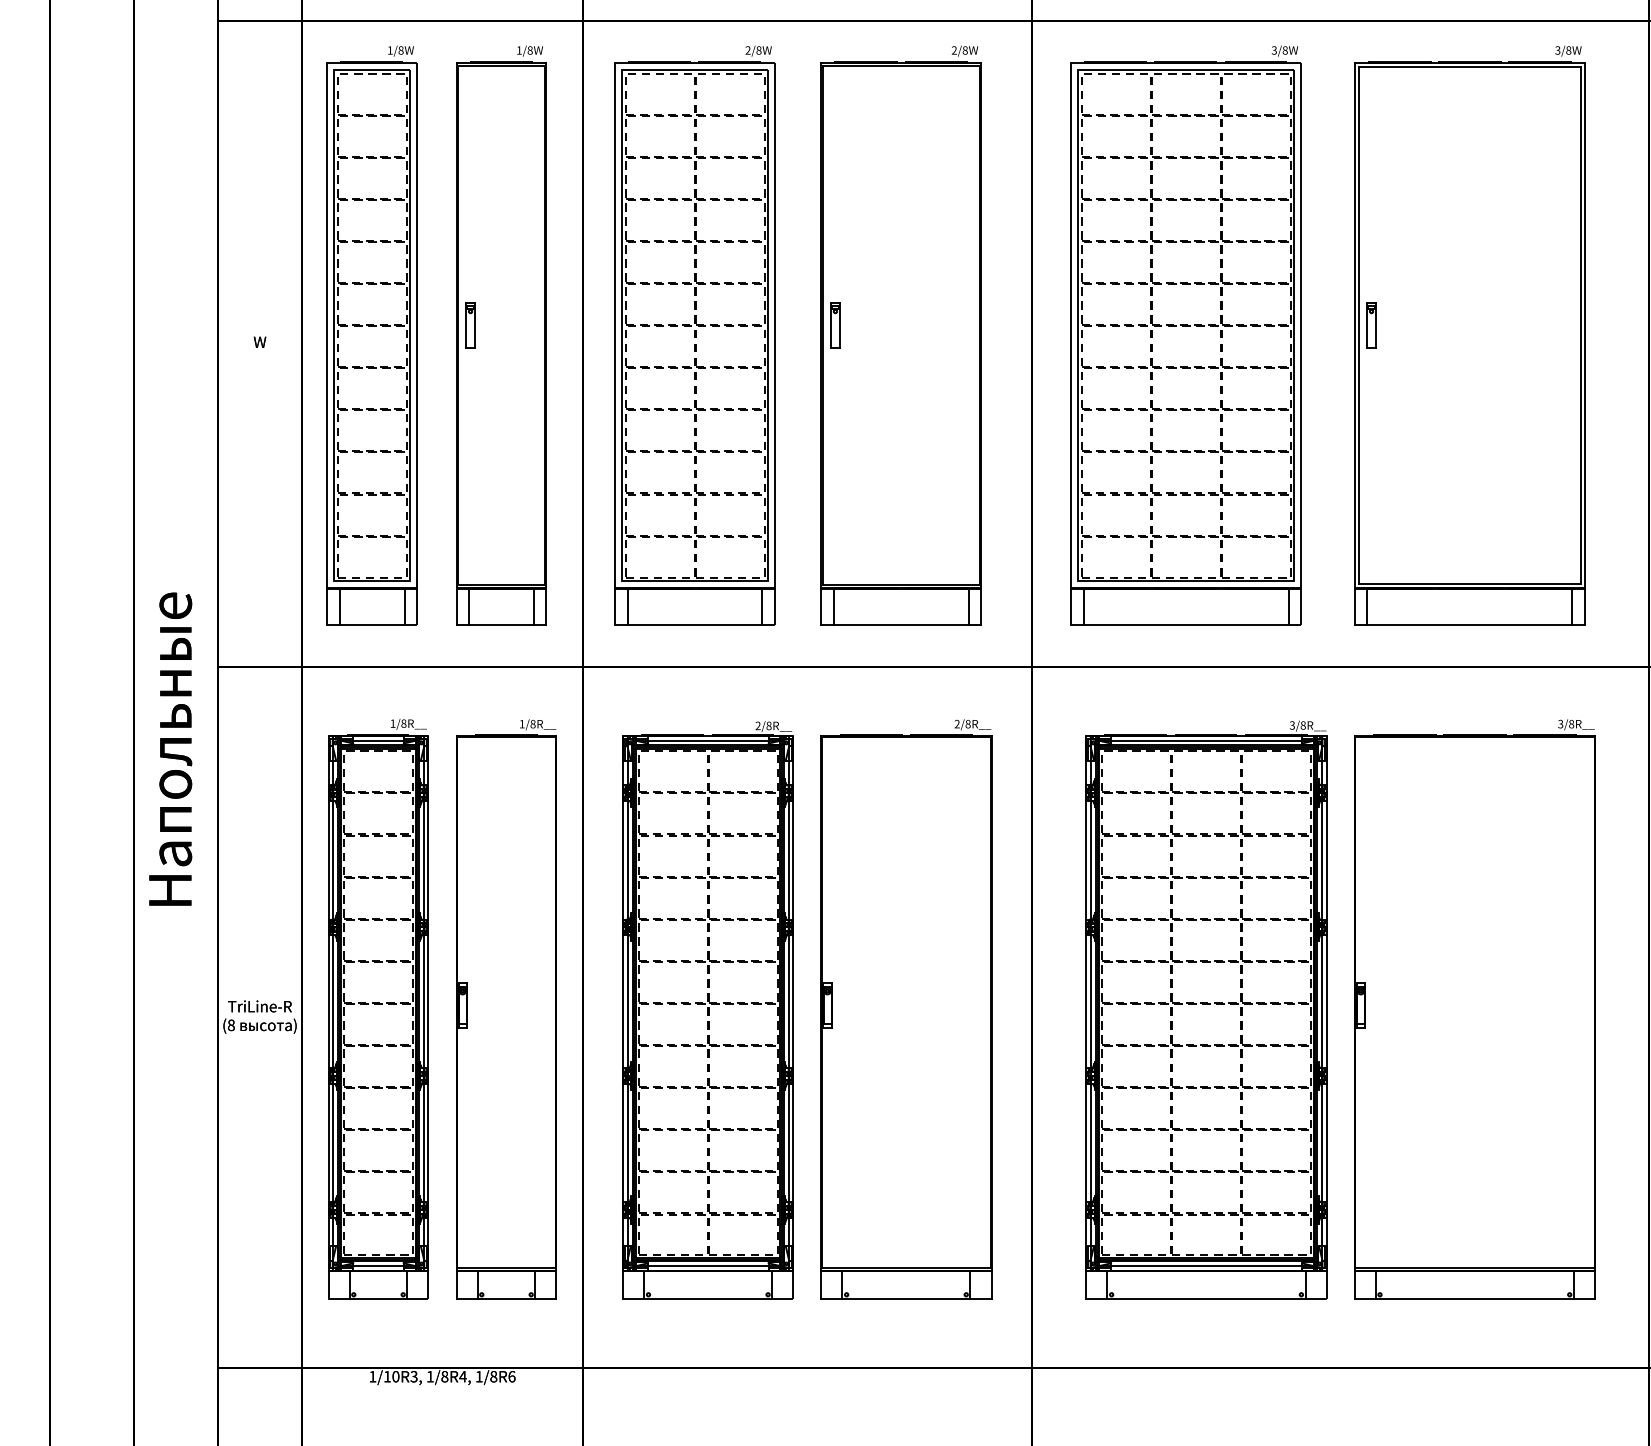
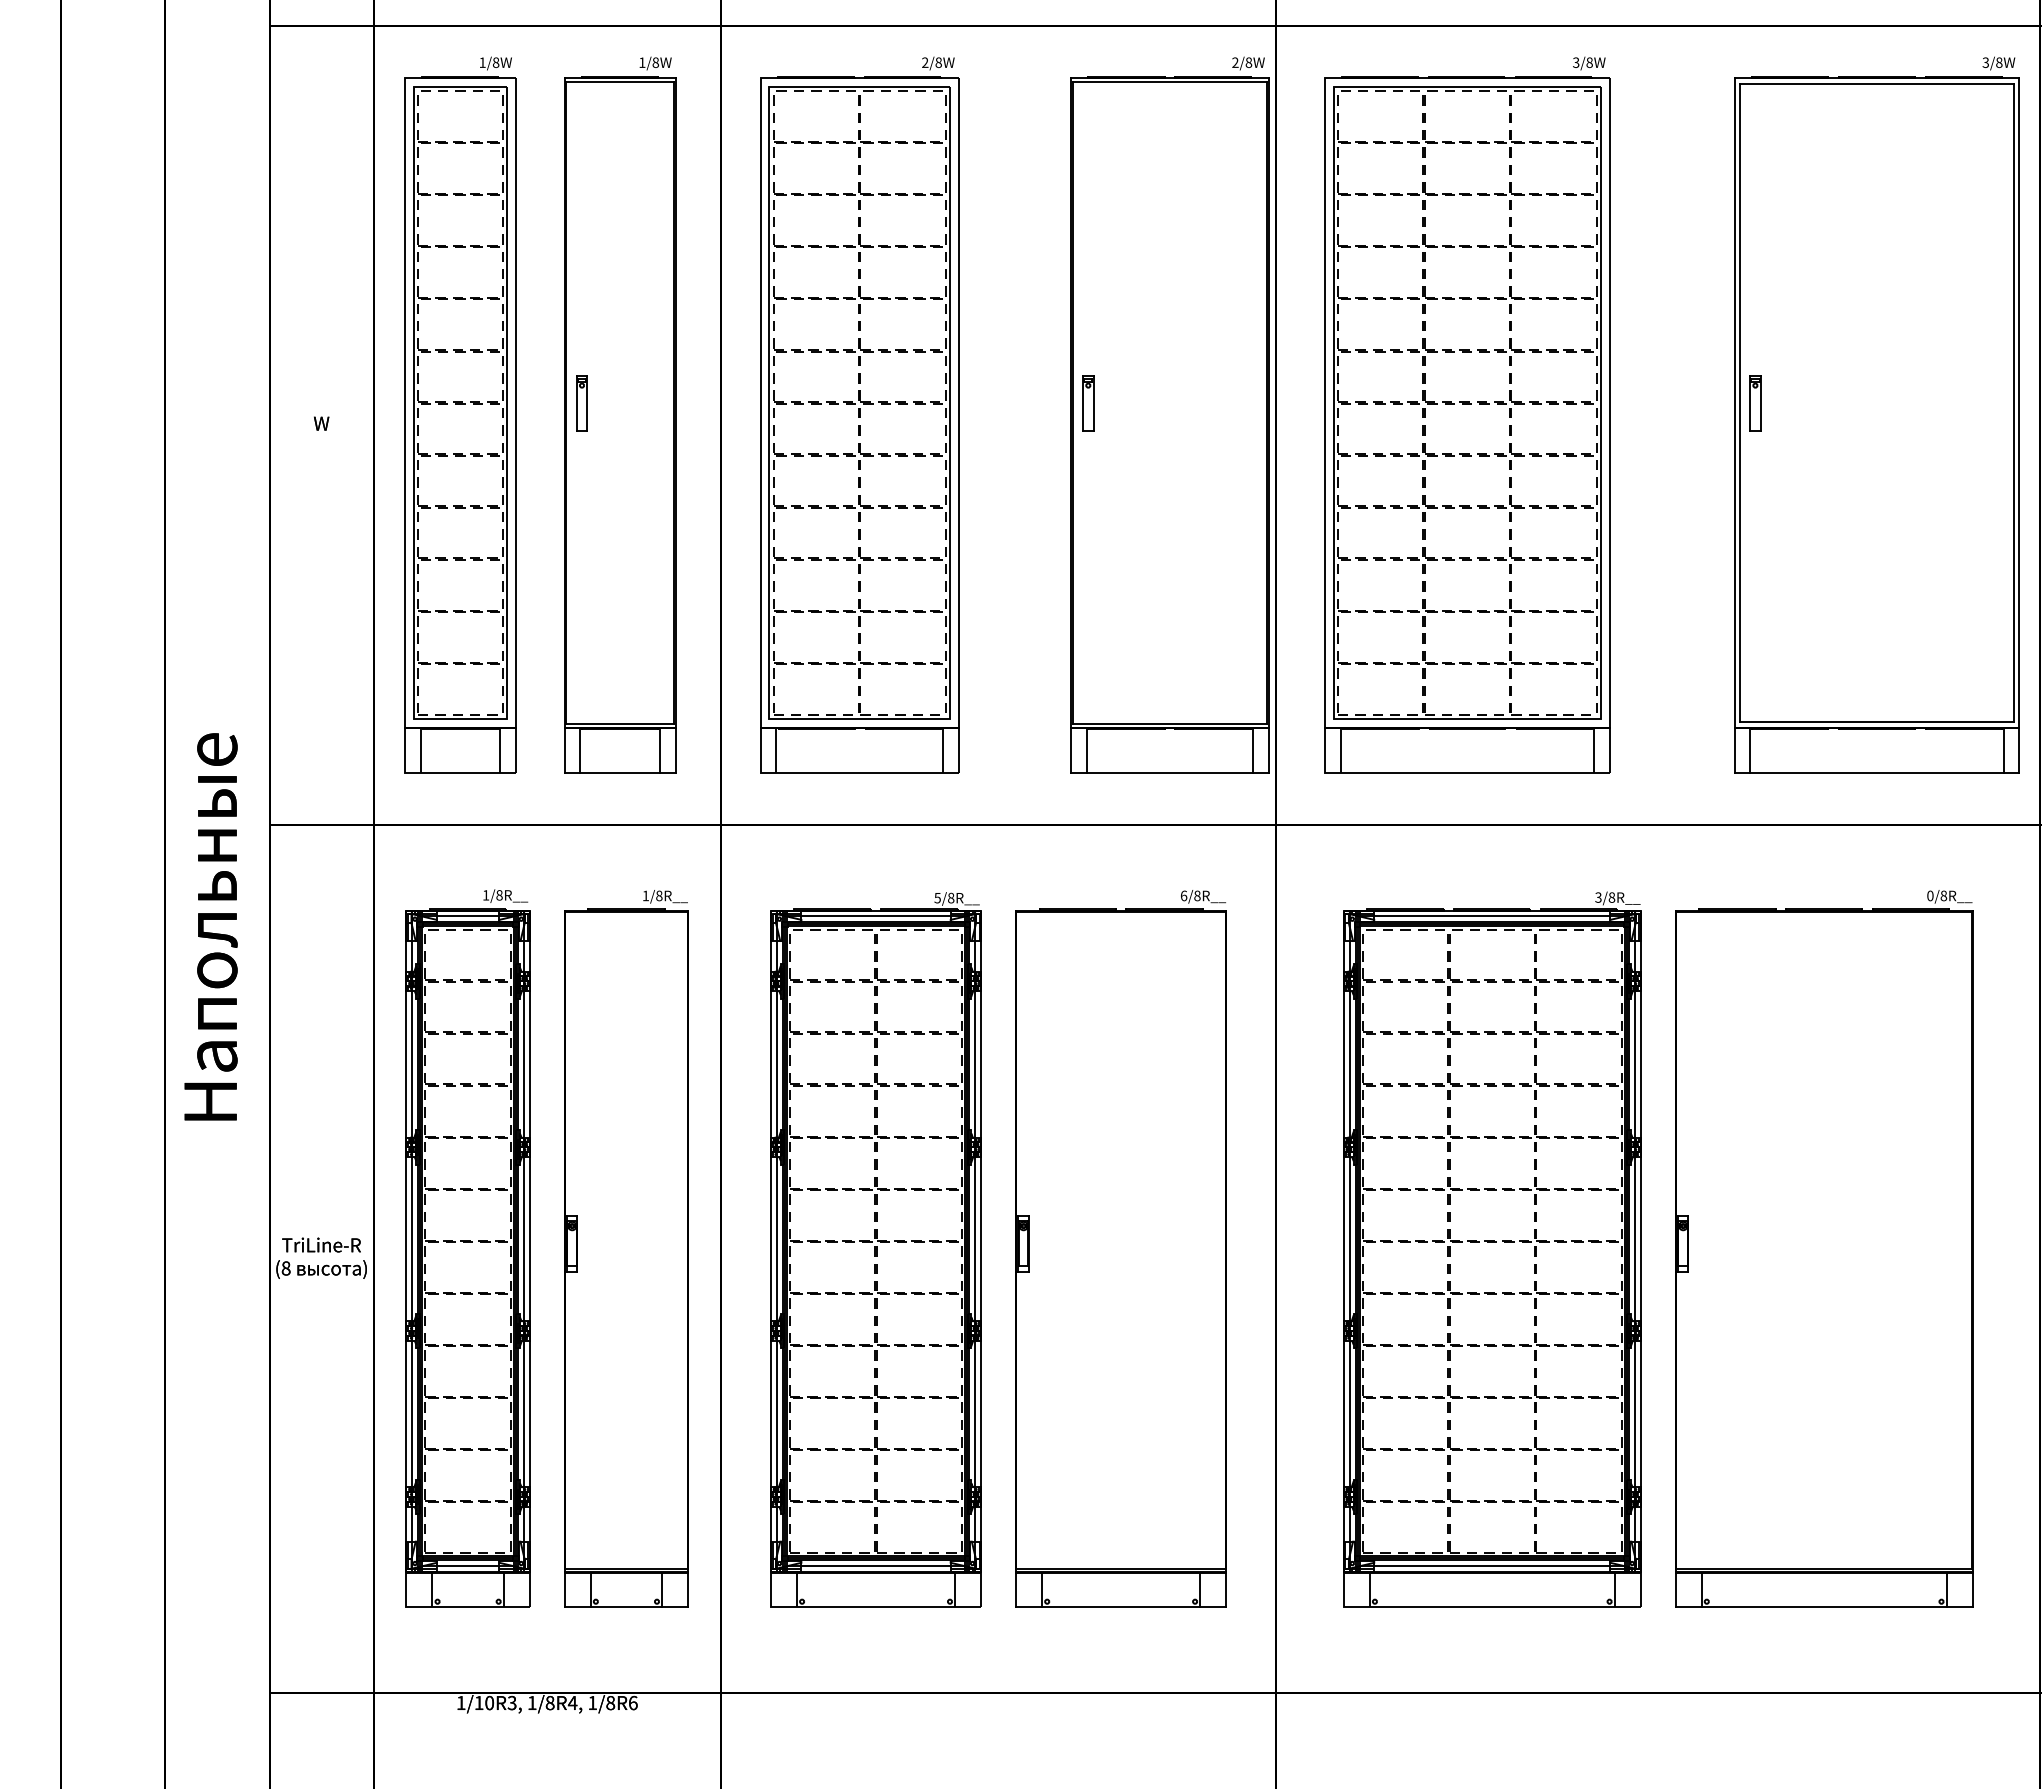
part: (901, 334) -> (1169, 414), moved
part: (1469, 334) -> (1876, 414), moved
text: (956, 723) -> (1183, 895), 2/8R__ -> 6/8R__
text: (1560, 723) -> (1930, 895), 3/8R__ -> 0/8R__
text: (757, 725) -> (937, 897), 2/8R__ -> 5/8R__

